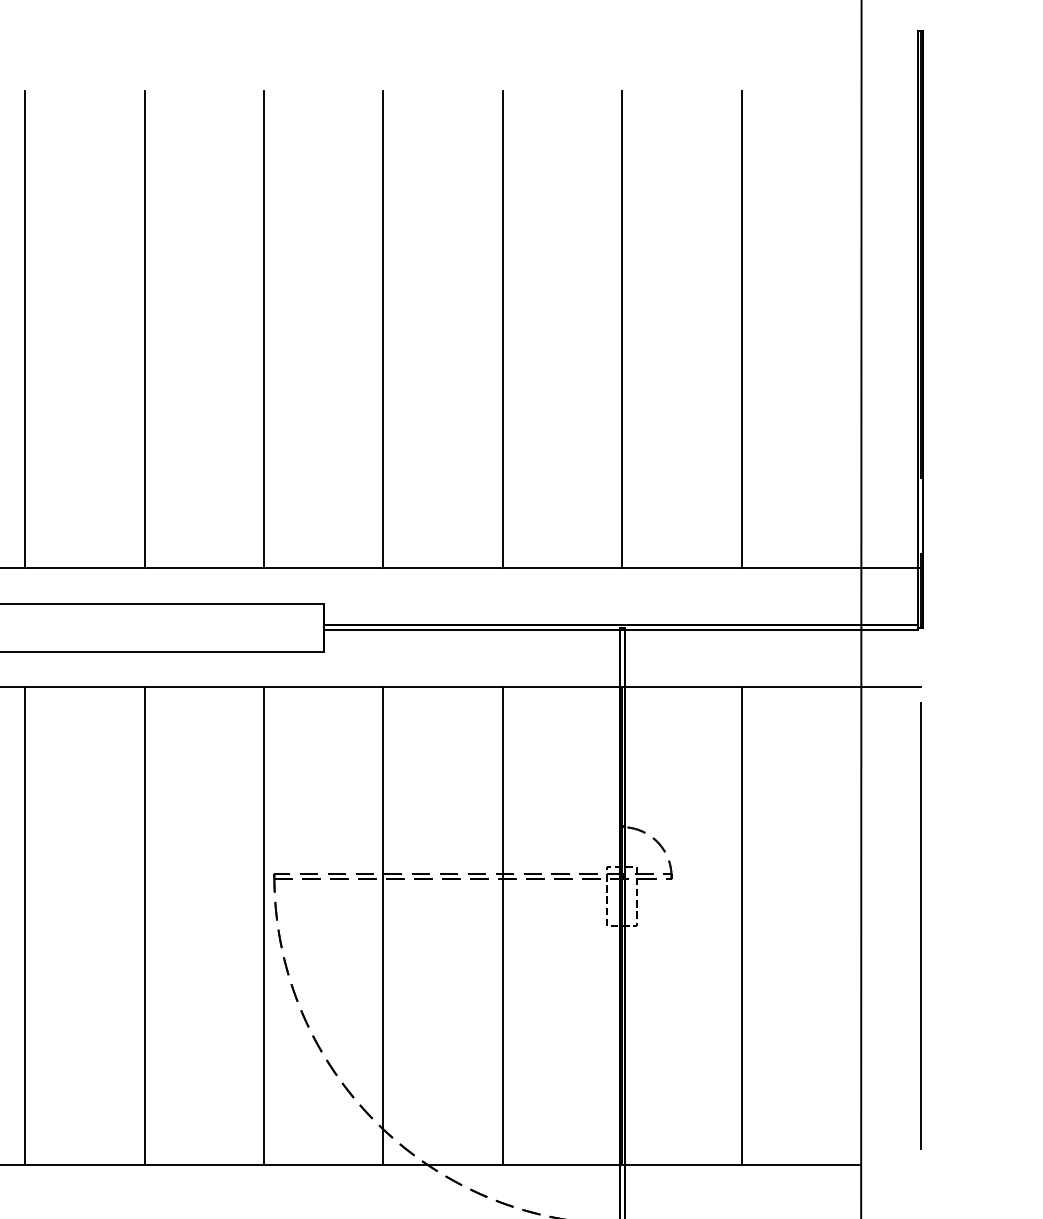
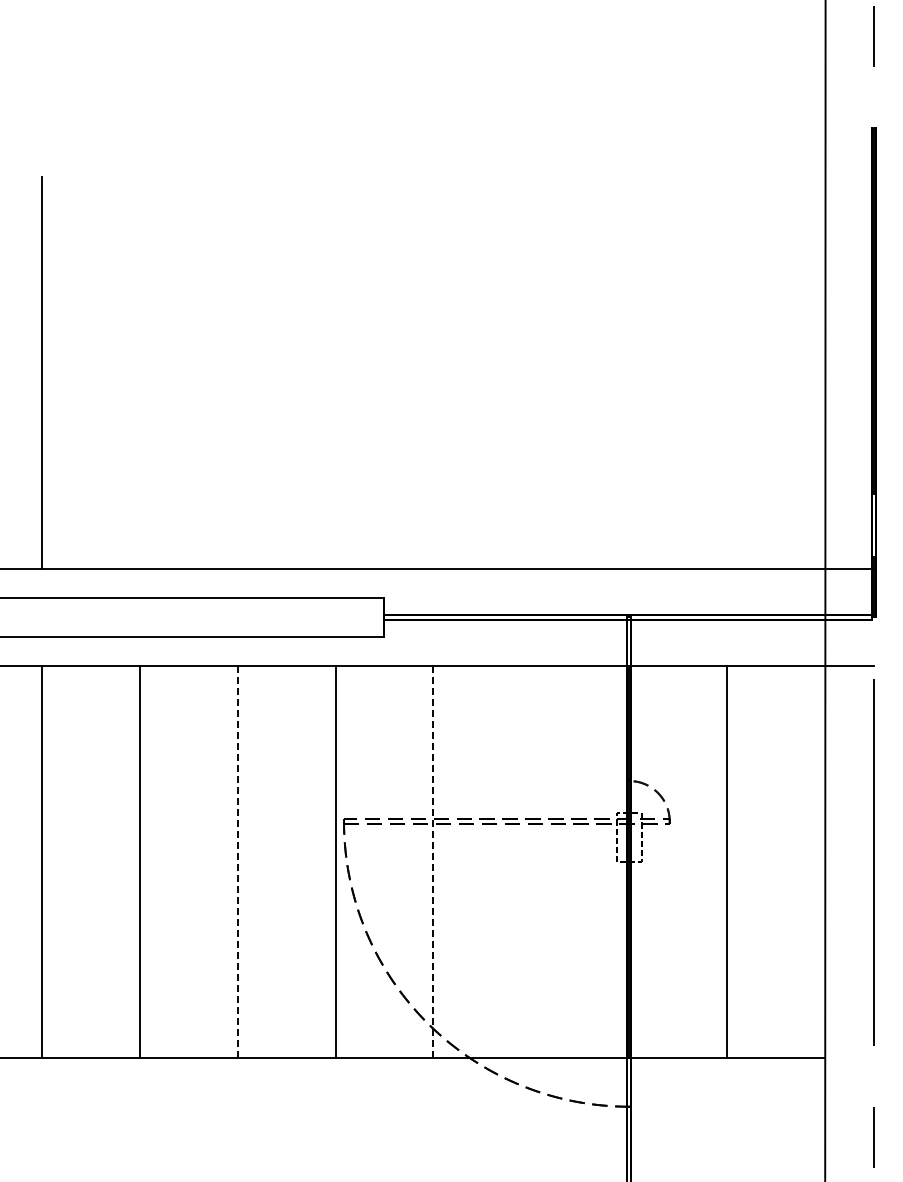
line: (24, 329) -> (139, 372), removed
line: (144, 329) -> (237, 372), removed
line: (263, 329) -> (335, 372), removed
line: (383, 329) -> (433, 372), removed
line: (502, 329) -> (531, 372), removed
line: (622, 329) -> (629, 372), removed
line: (741, 329) -> (727, 372), removed
line: (144, 926) -> (237, 862), solid -> dashed
line: (383, 926) -> (433, 862), solid -> dashed
line: (502, 926) -> (531, 862), removed

